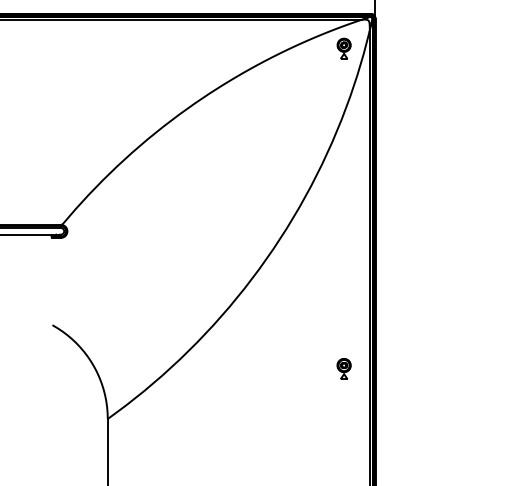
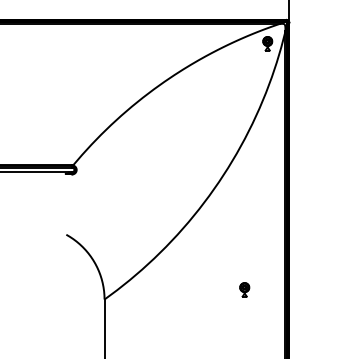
part: (343, 368) -> (244, 289), moved

